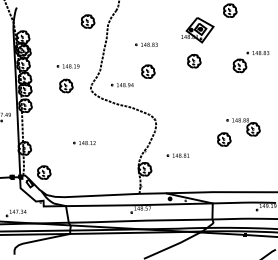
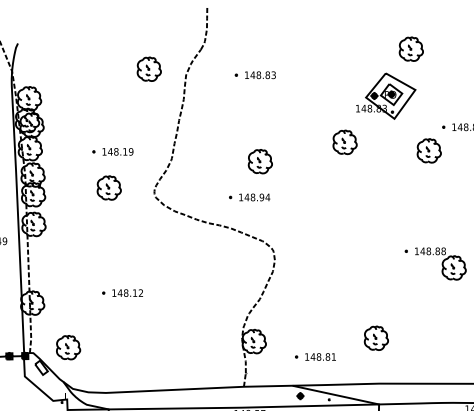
part: (197, 30) -> (385, 96), moved
part: (146, 44) -> (255, 74), moved
part: (122, 85) -> (249, 198), moved
part: (224, 139) -> (376, 338), moved
part: (84, 143) -> (122, 293), moved
part: (177, 155) -> (314, 356), moved

